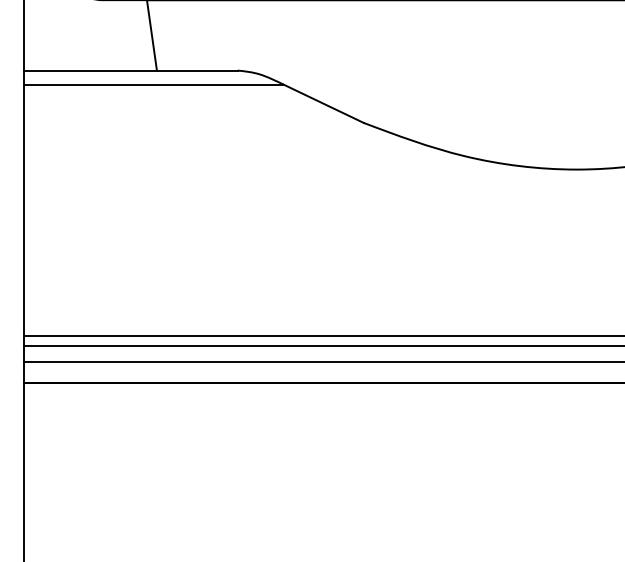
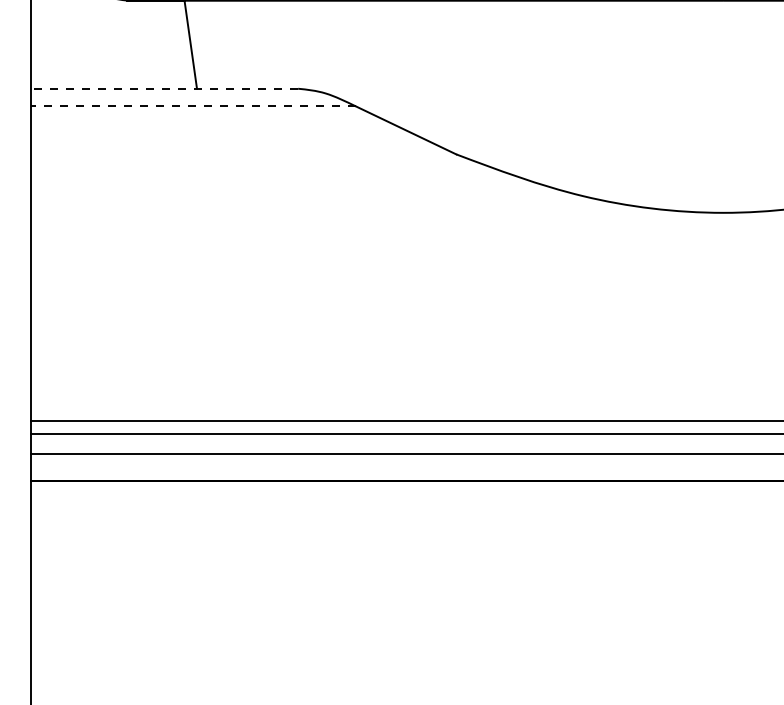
line: (131, 70) -> (164, 88), solid -> dashed
line: (153, 84) -> (192, 106), solid -> dashed

